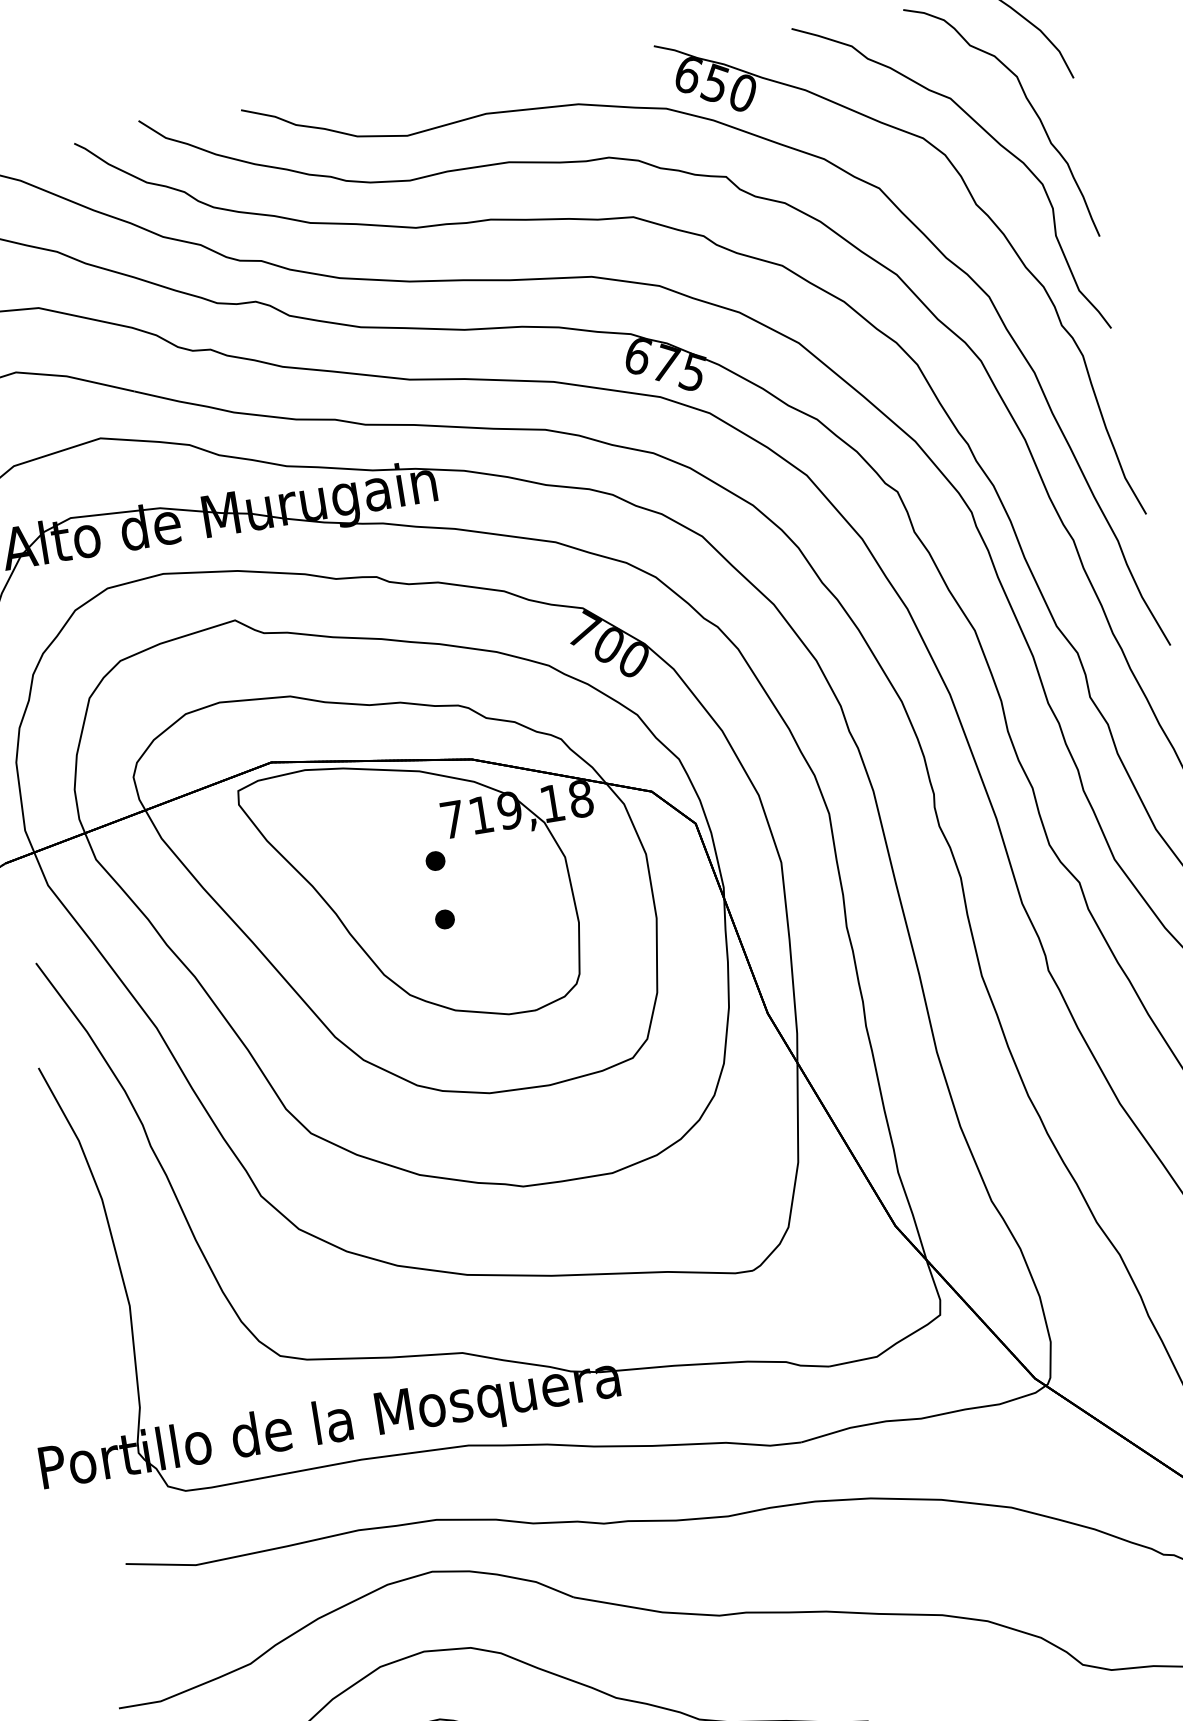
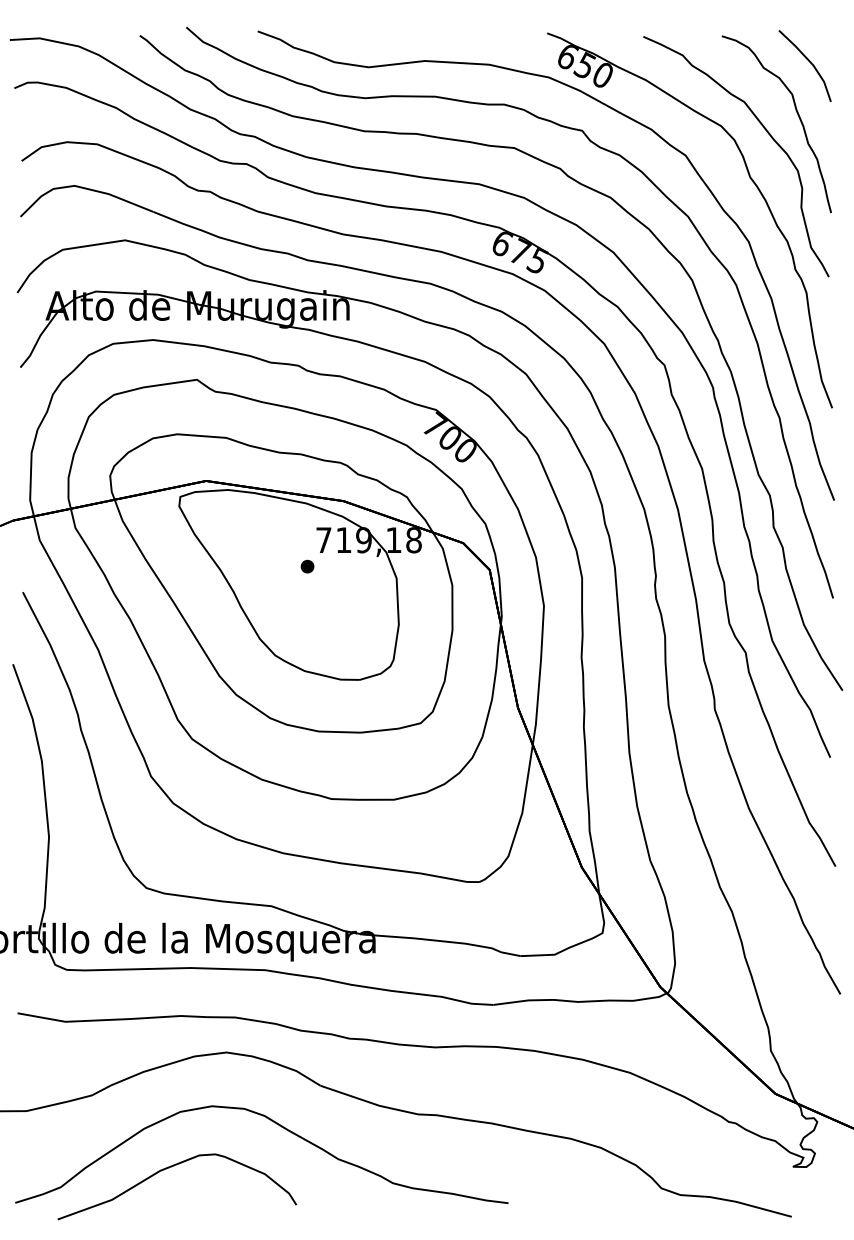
part: (444, 919) -> (307, 607), removed

